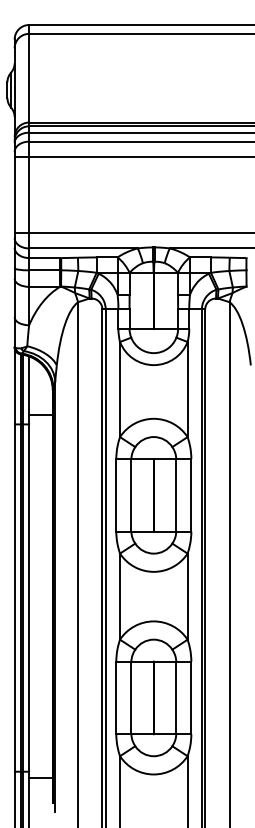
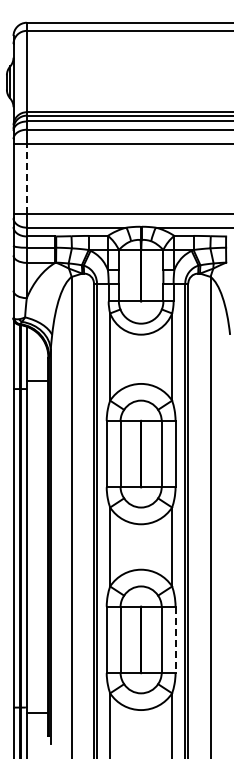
line: (28, 194) -> (26, 178), solid -> dashed
line: (191, 698) -> (175, 640), solid -> dashed

